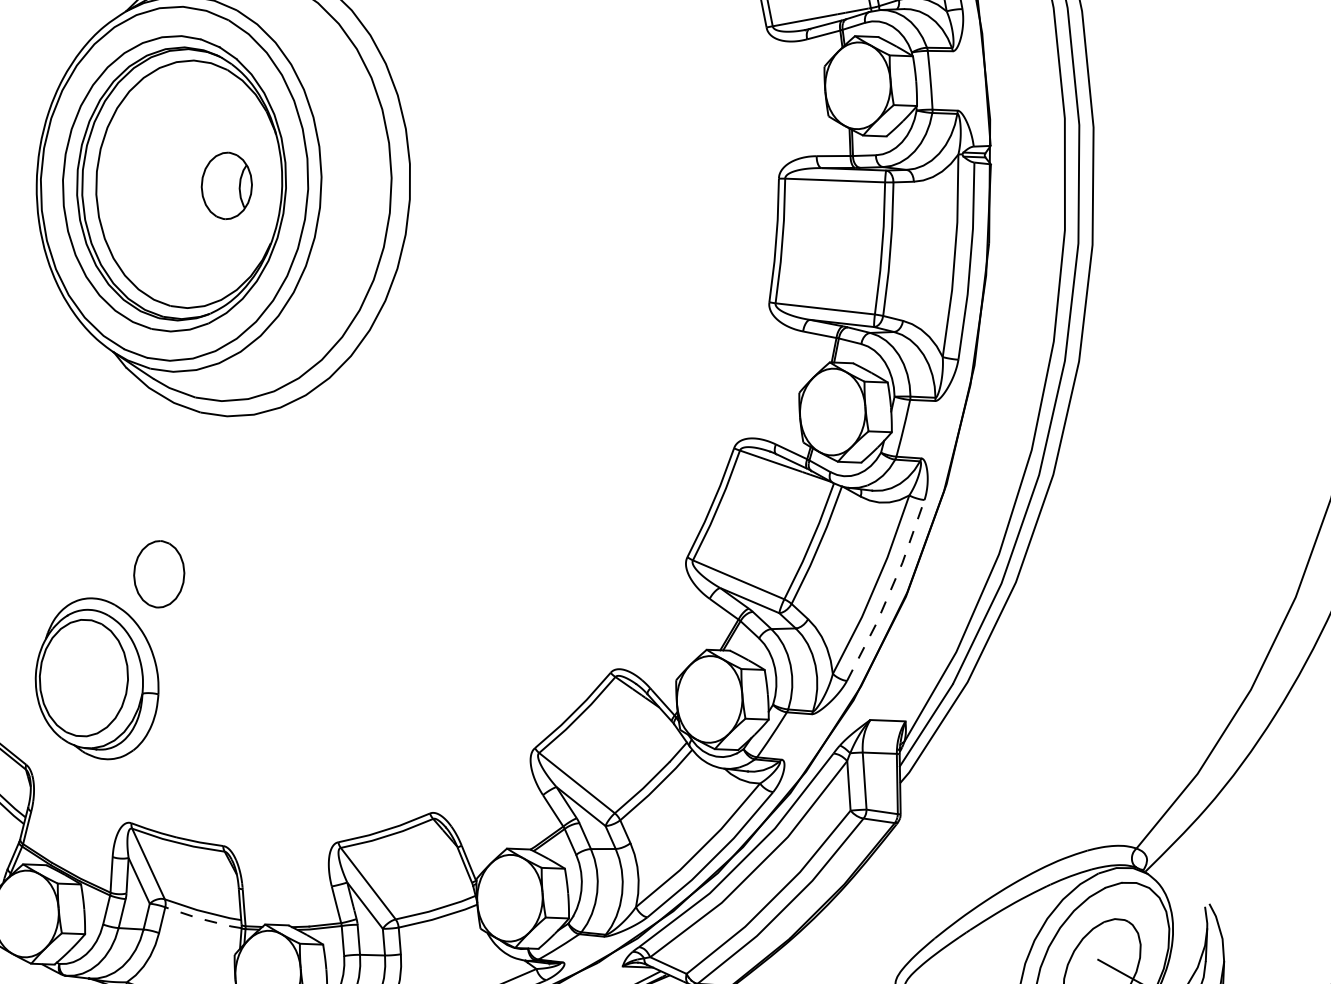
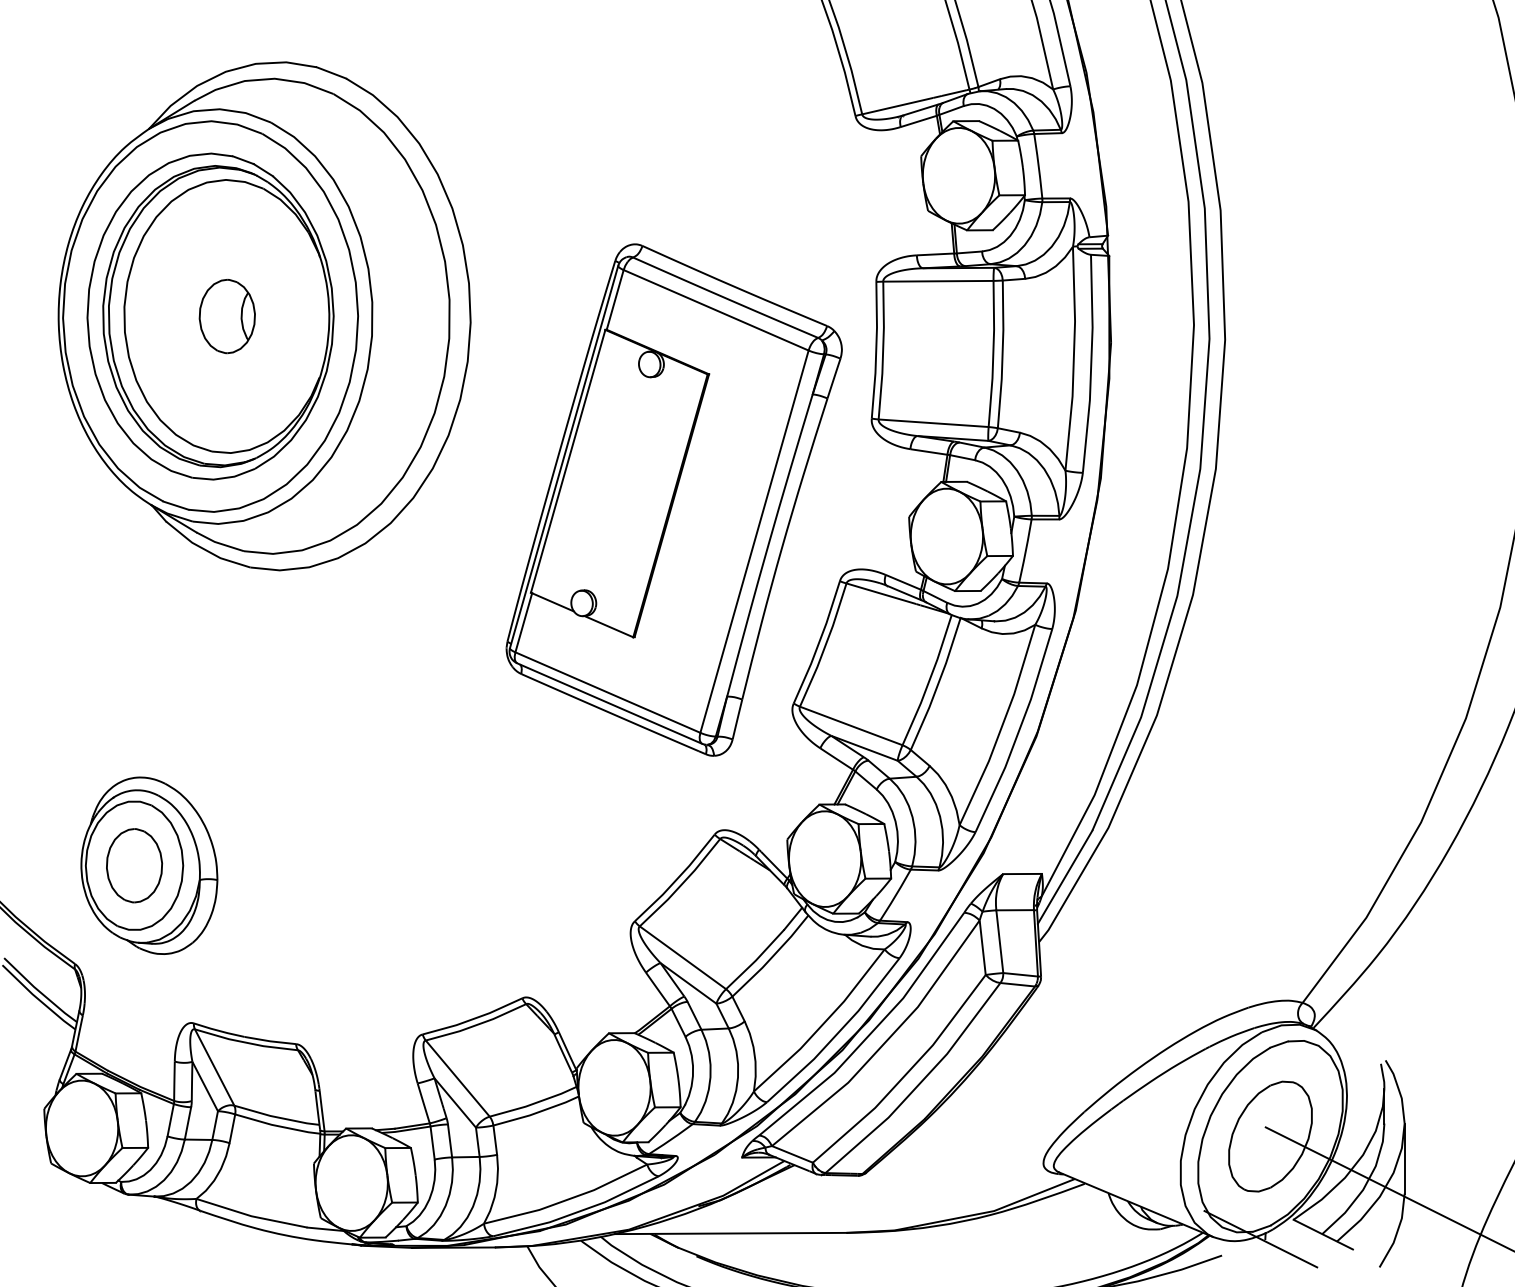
part: (226, 185) -> (226, 316), moved
part: (586, 367) -> (673, 499), added
part: (159, 574) -> (134, 865), moved
line: (889, 592) -> (1018, 732), dashed -> solid
line: (203, 919) -> (277, 1126), dashed -> solid

